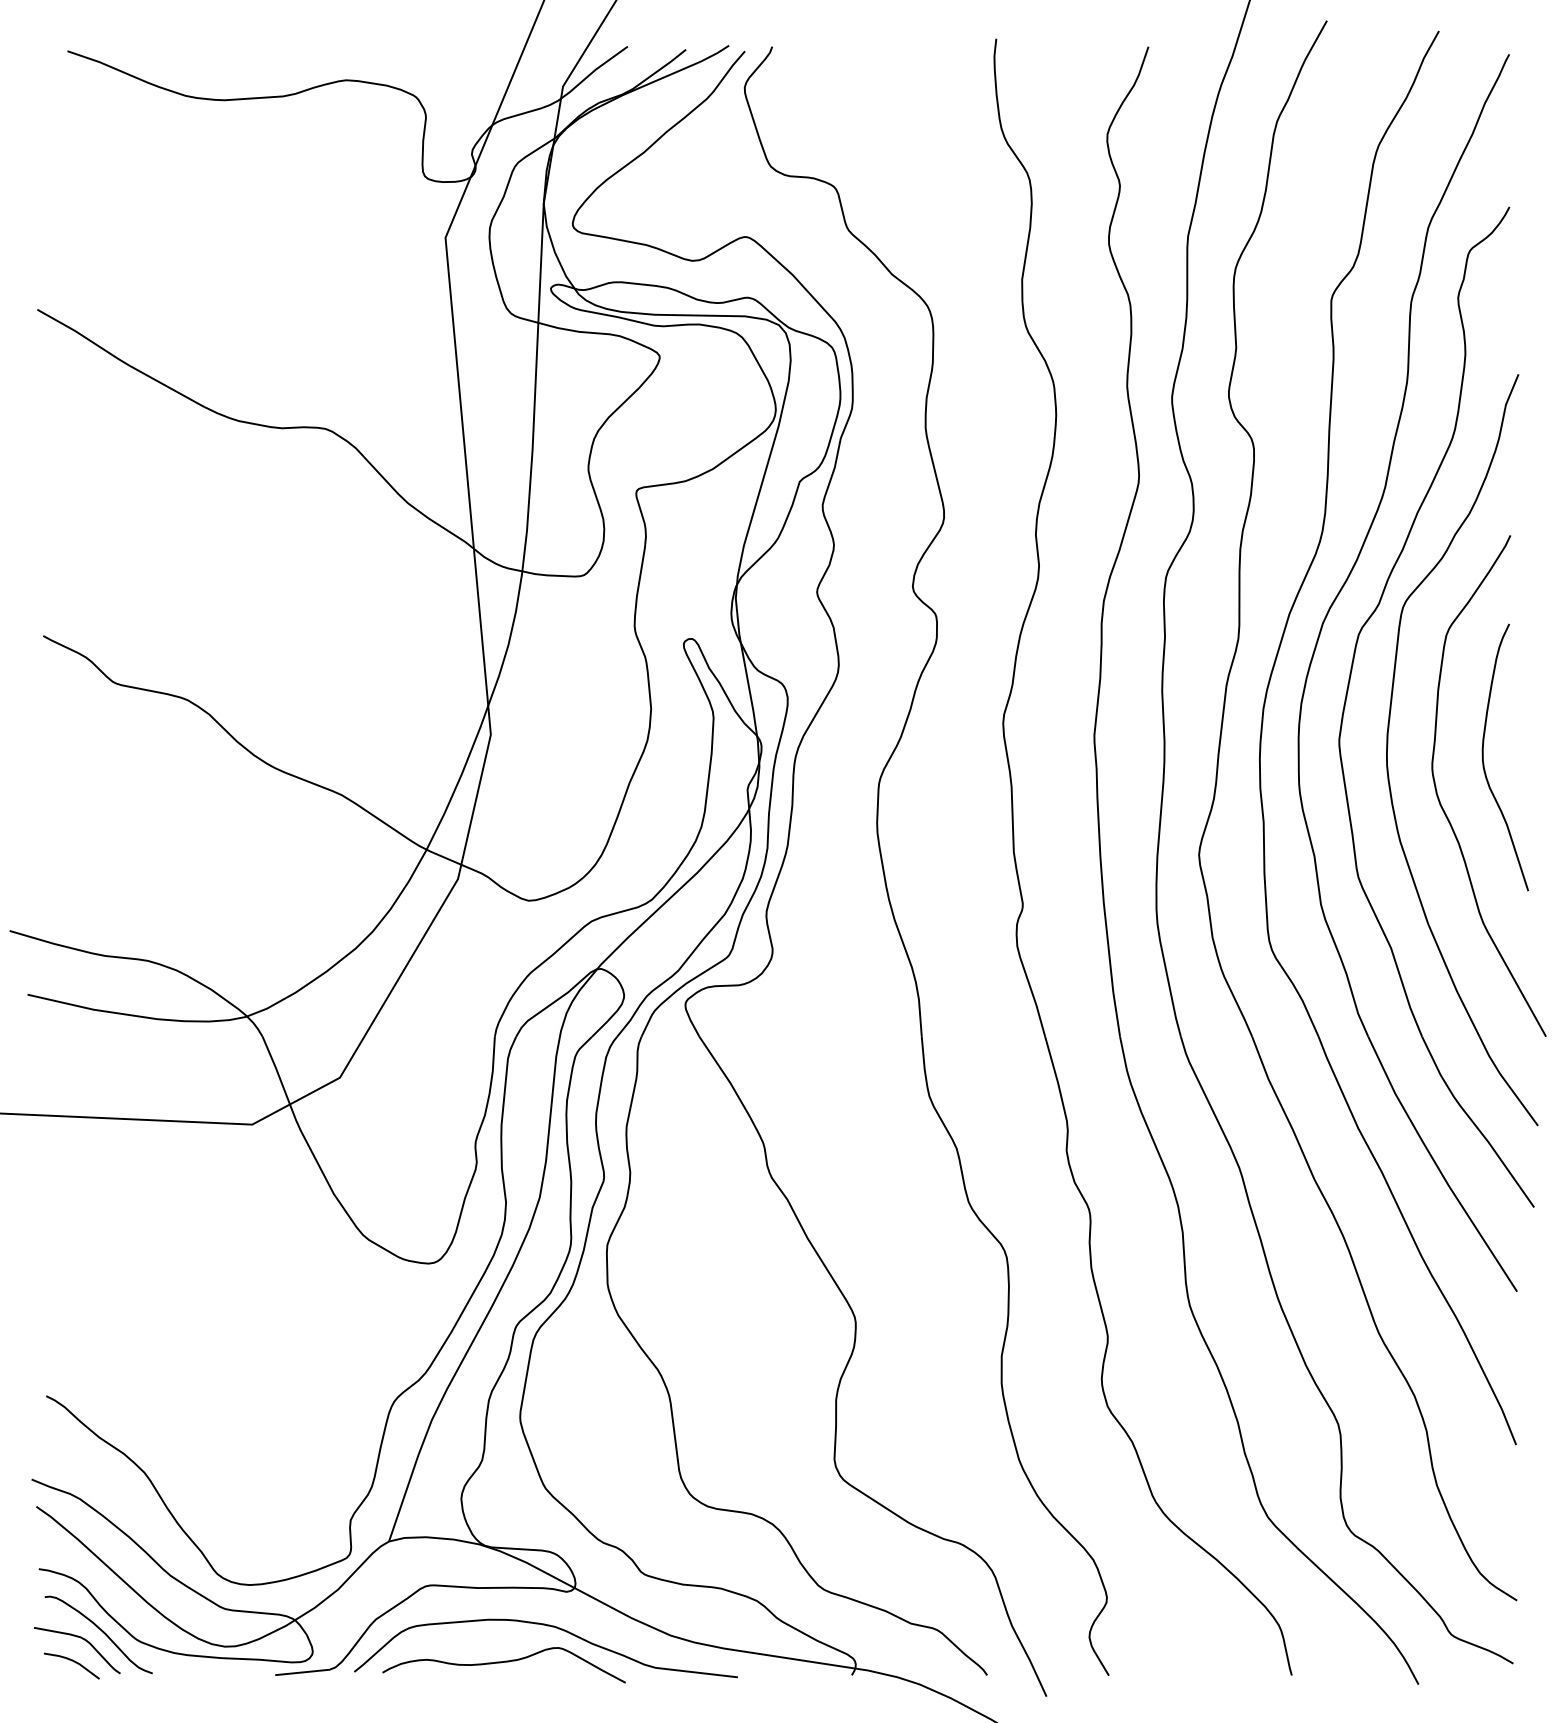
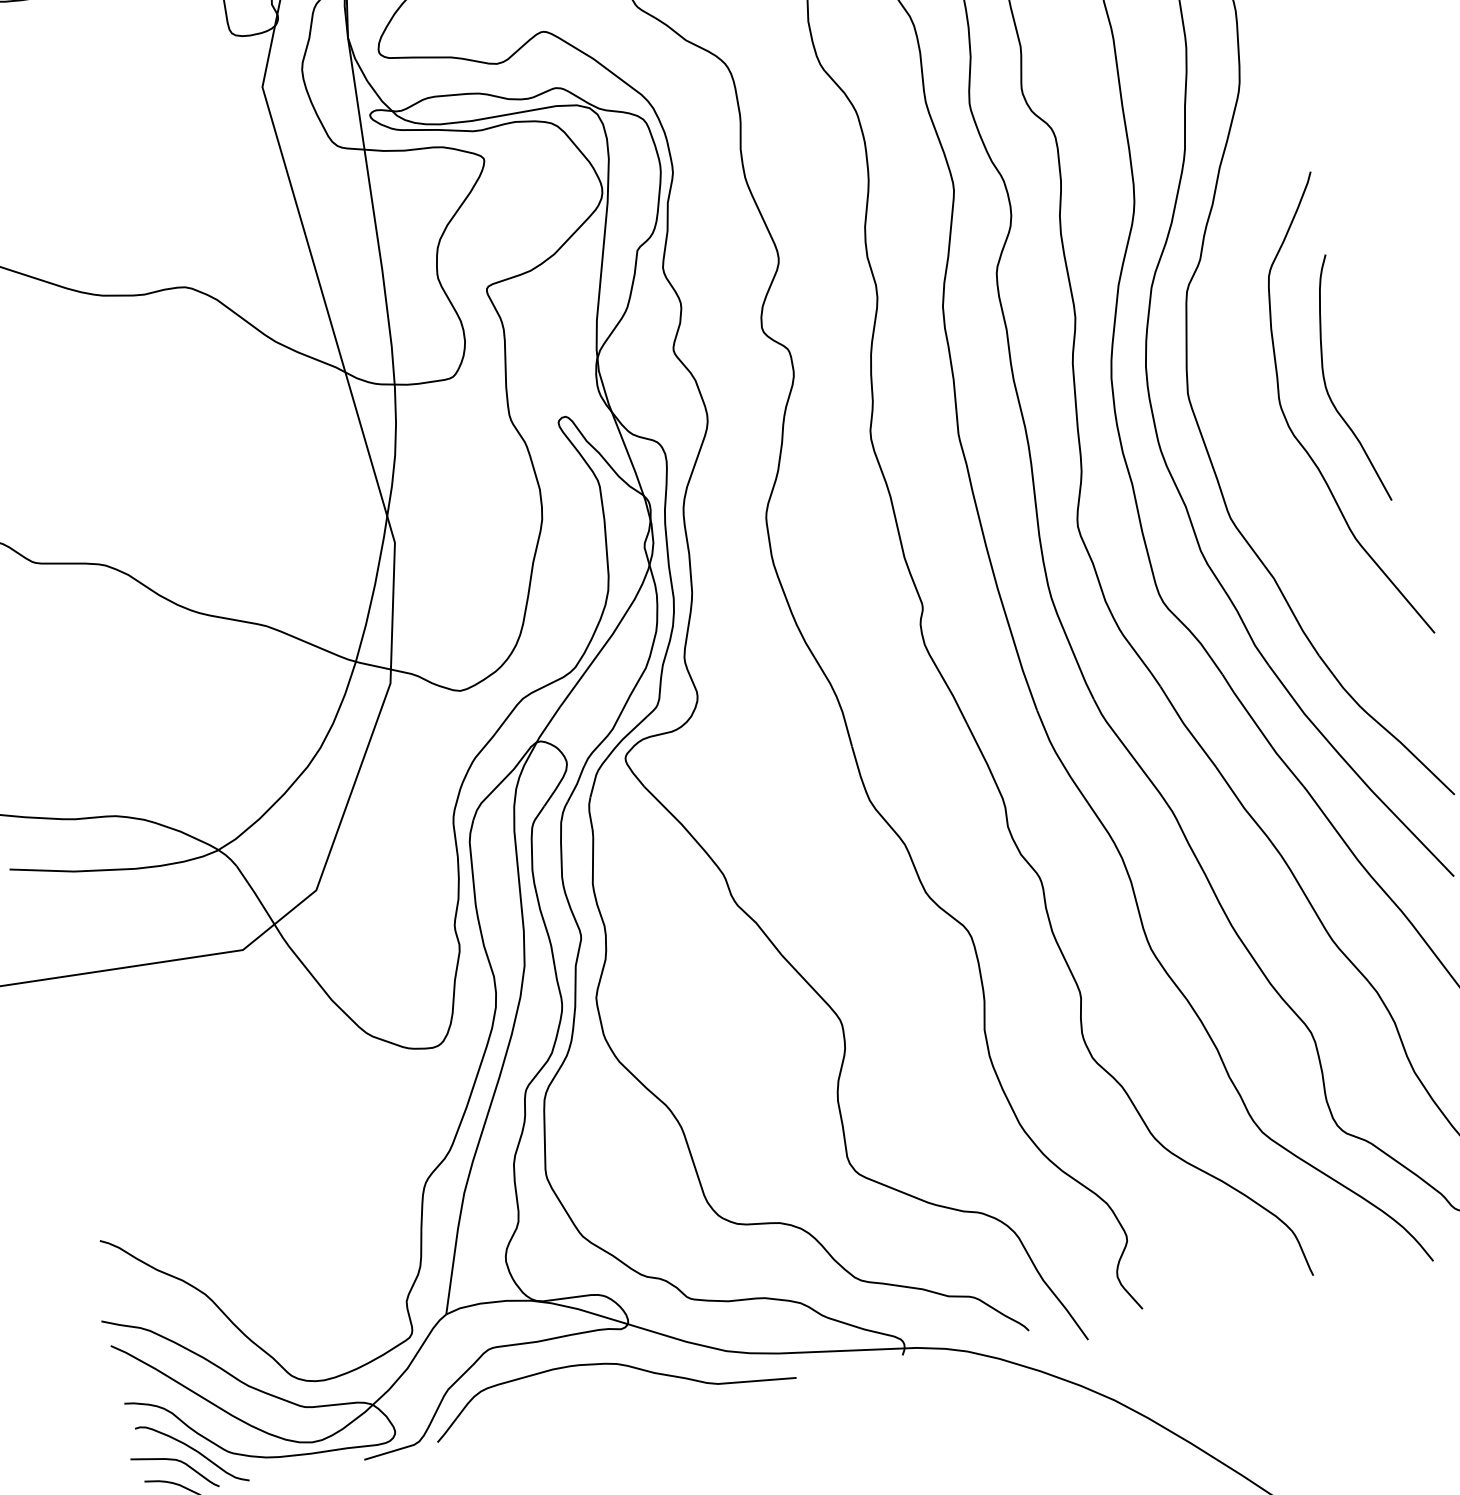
part: (1388, 746) -> (1235, 390), removed
curve: (501, 1663) -> (573, 1407), removed

